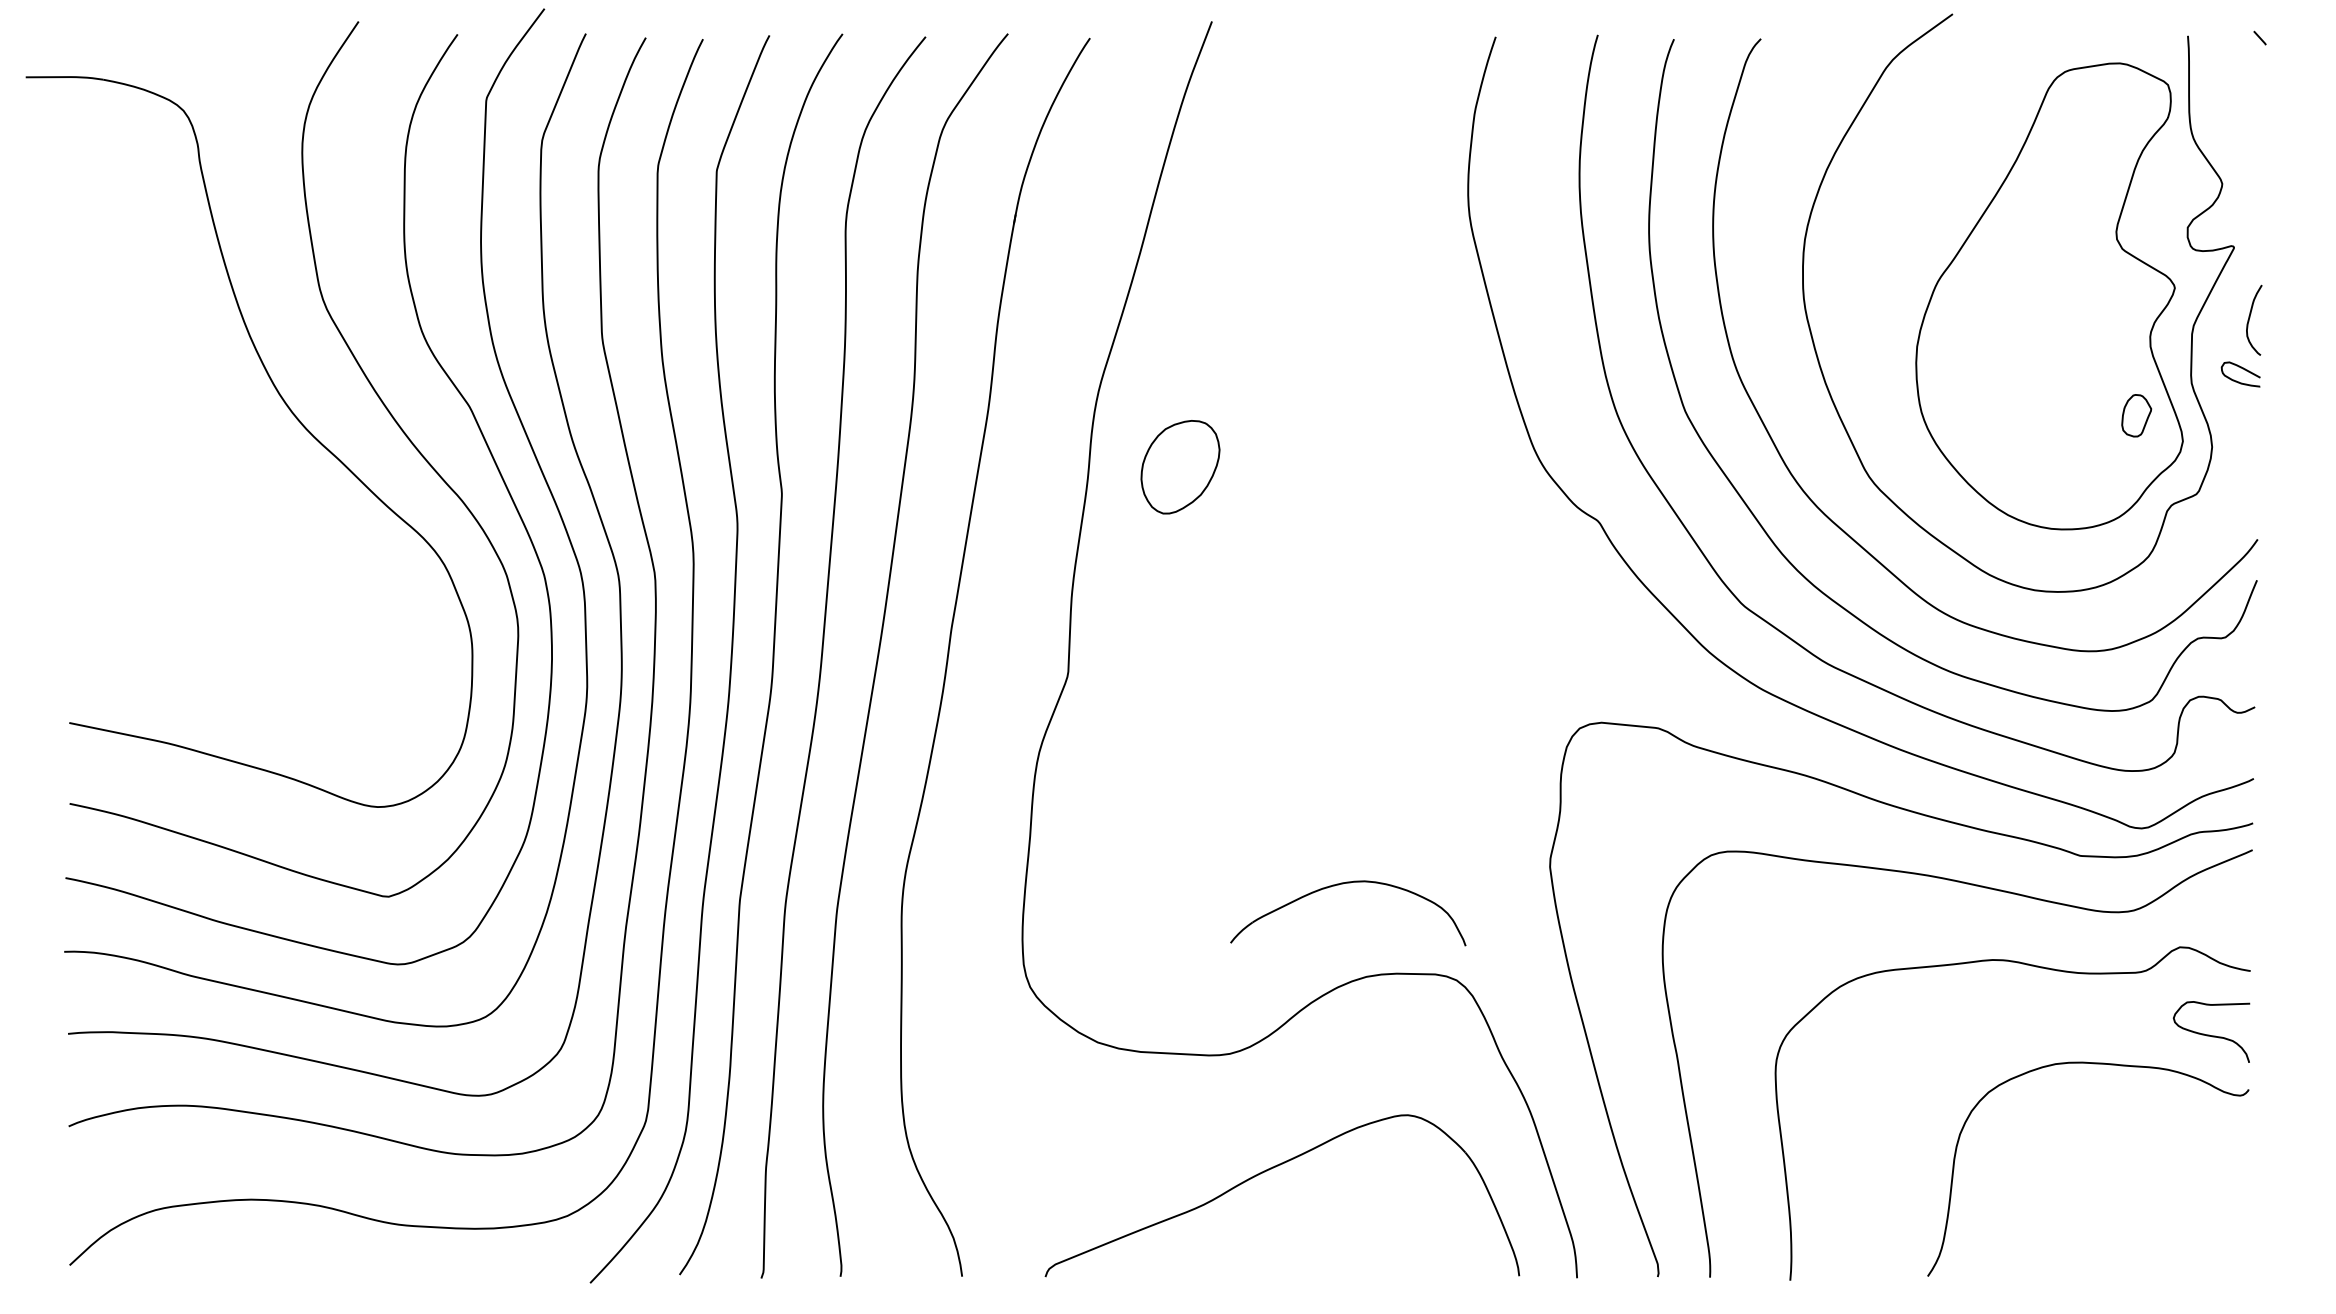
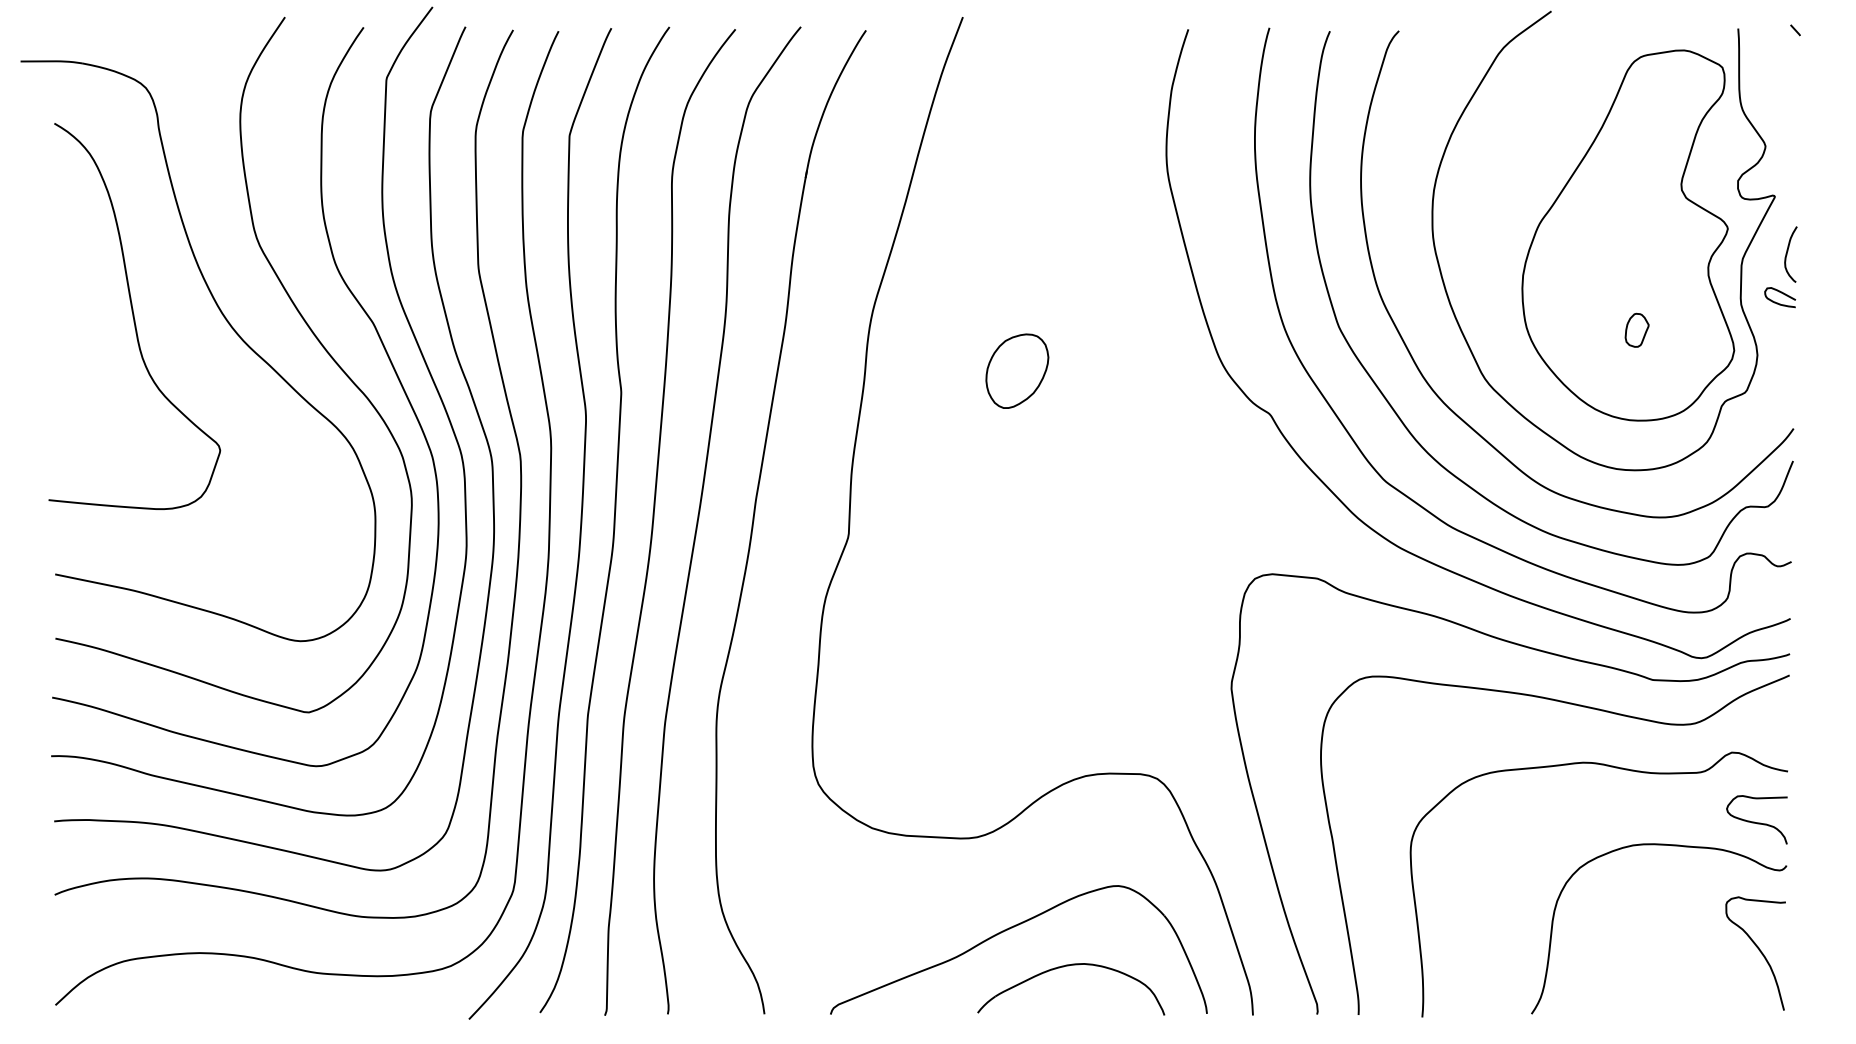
curve: (168, 397) -> (133, 315), added
part: (2136, 415) -> (1637, 330), moved
part: (1180, 467) -> (1017, 371), moved
part: (1343, 884) -> (1067, 966), moved
curve: (2215, 1198) -> (1760, 952), added

